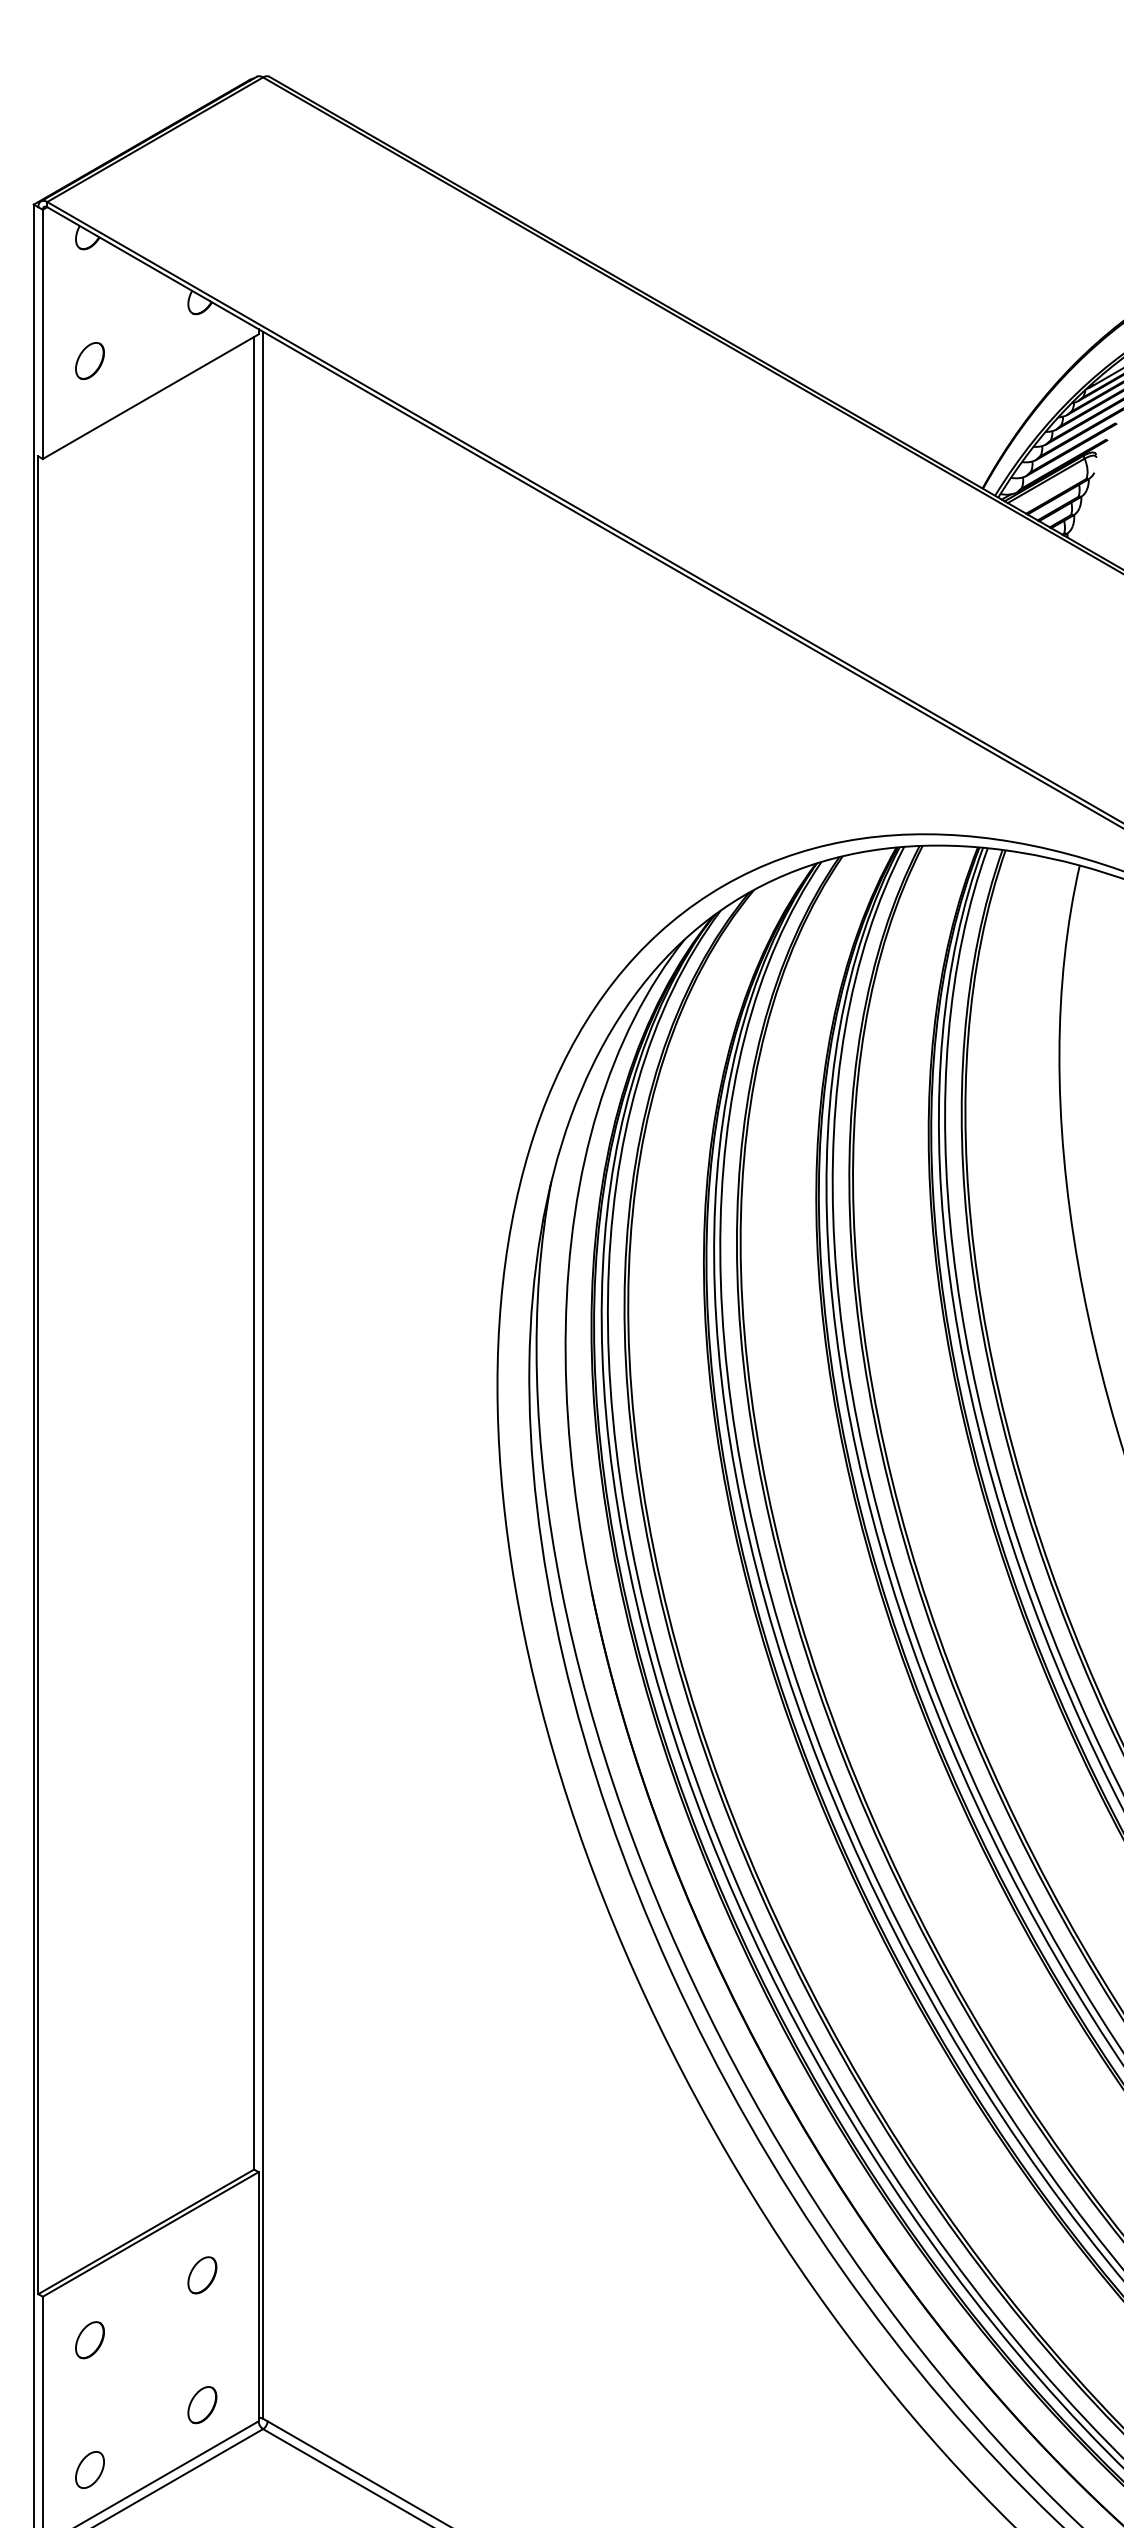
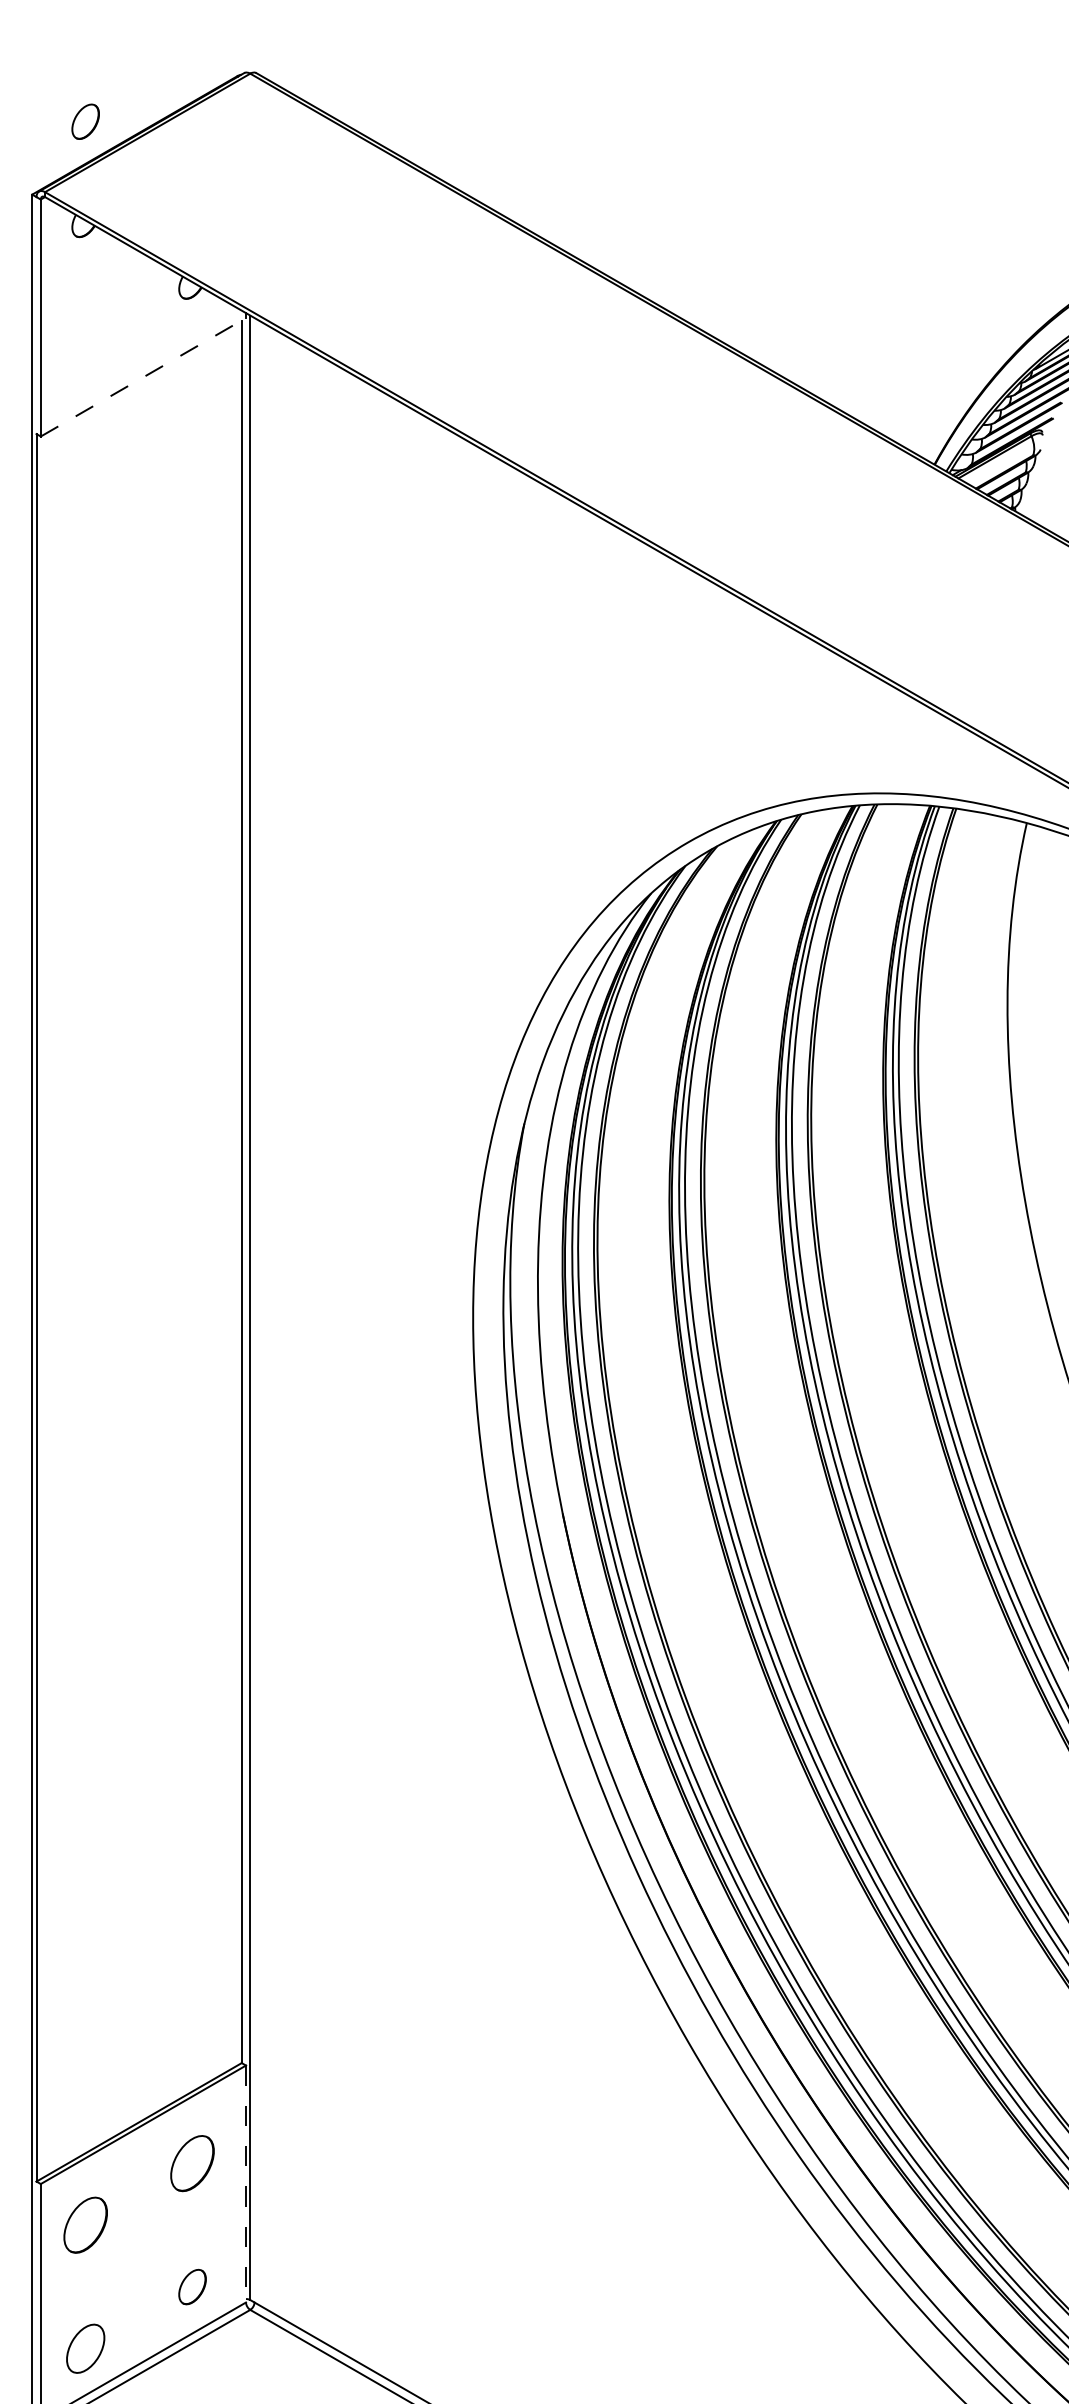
part: (89, 361) -> (85, 122), moved
line: (150, 396) -> (143, 377), solid -> dashed
part: (202, 2275) -> (192, 2163), size x1.6
line: (258, 2296) -> (245, 2183), solid -> dashed
part: (89, 2340) -> (85, 2225), size x1.6
part: (89, 2469) -> (85, 2348), size x1.4

